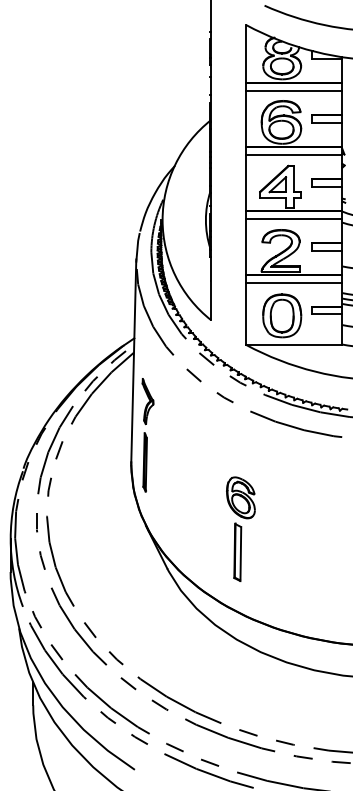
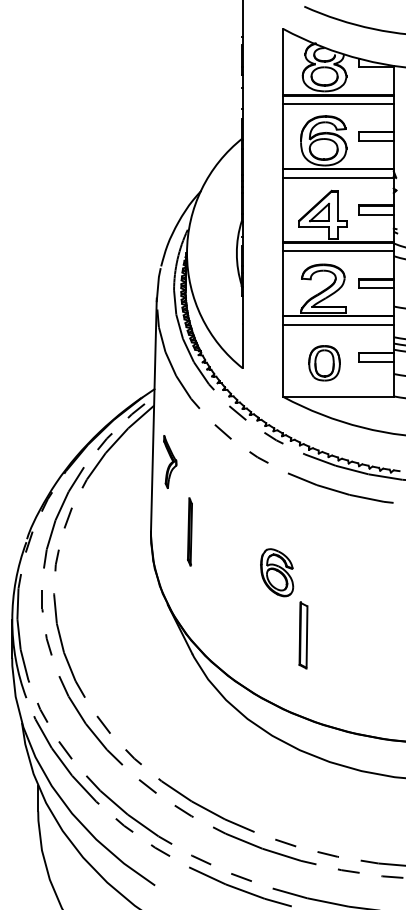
part: (282, 315) -> (324, 362), size x0.7
part: (144, 462) -> (189, 531), moved
part: (237, 552) -> (303, 635), moved

